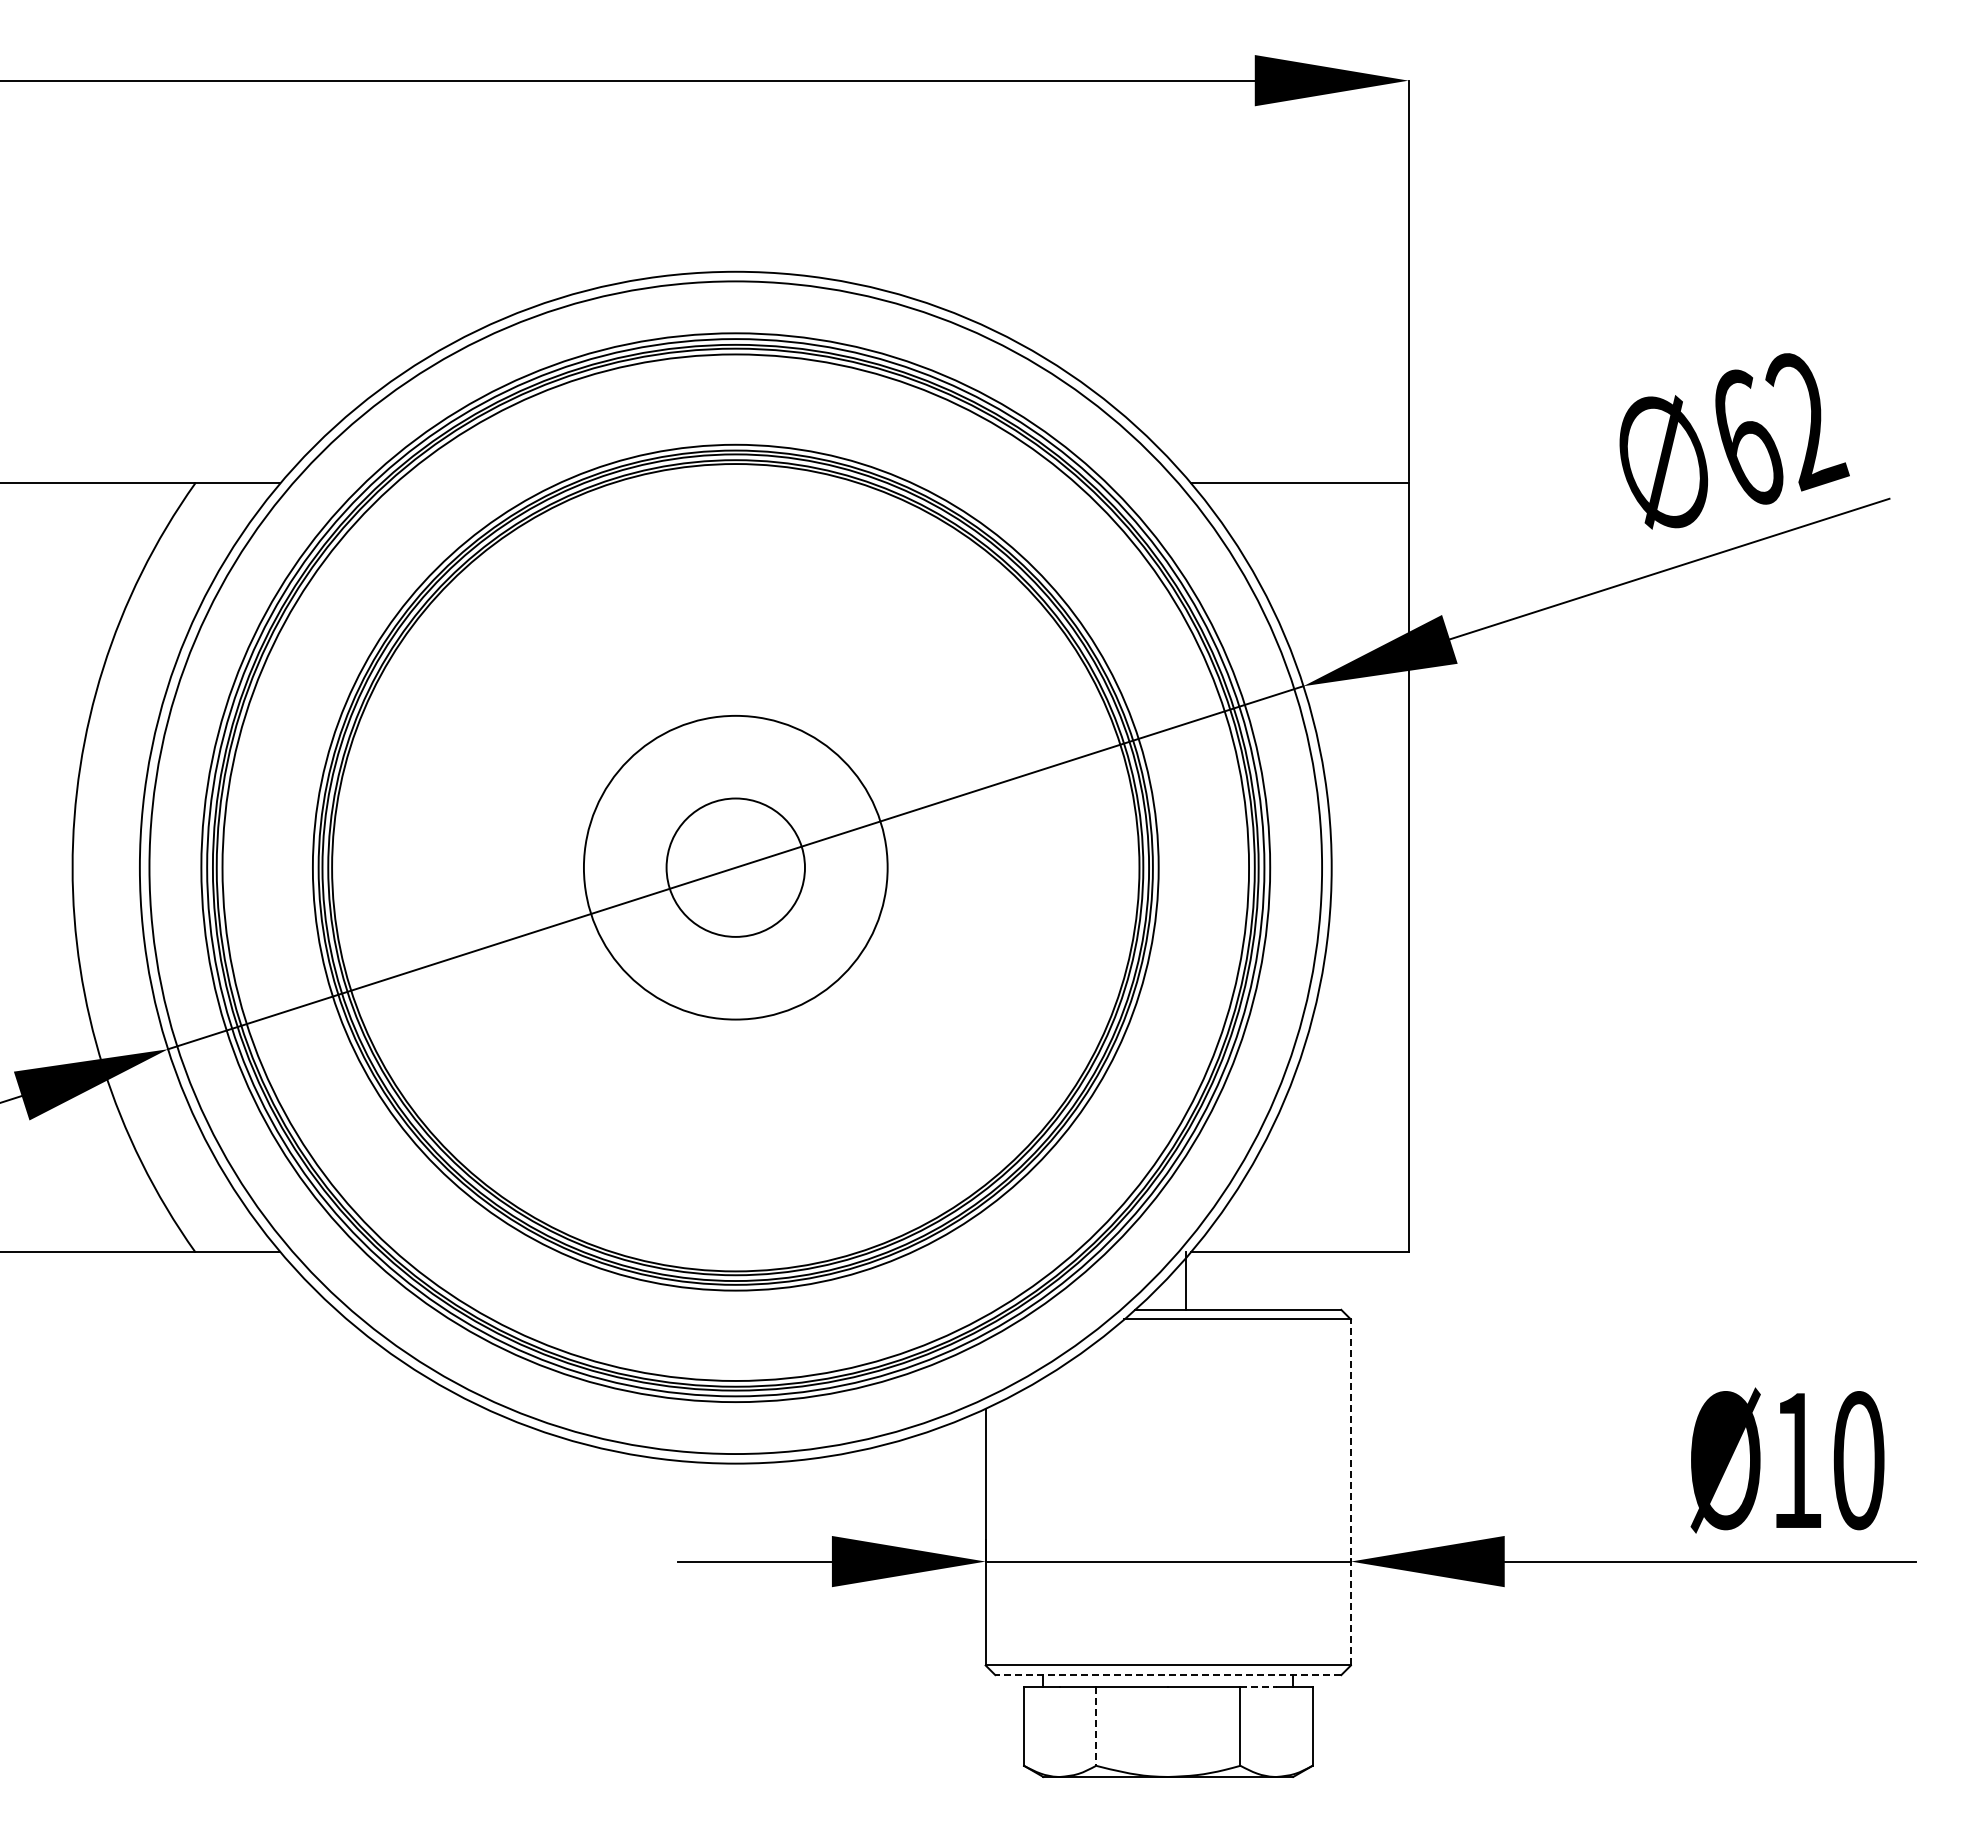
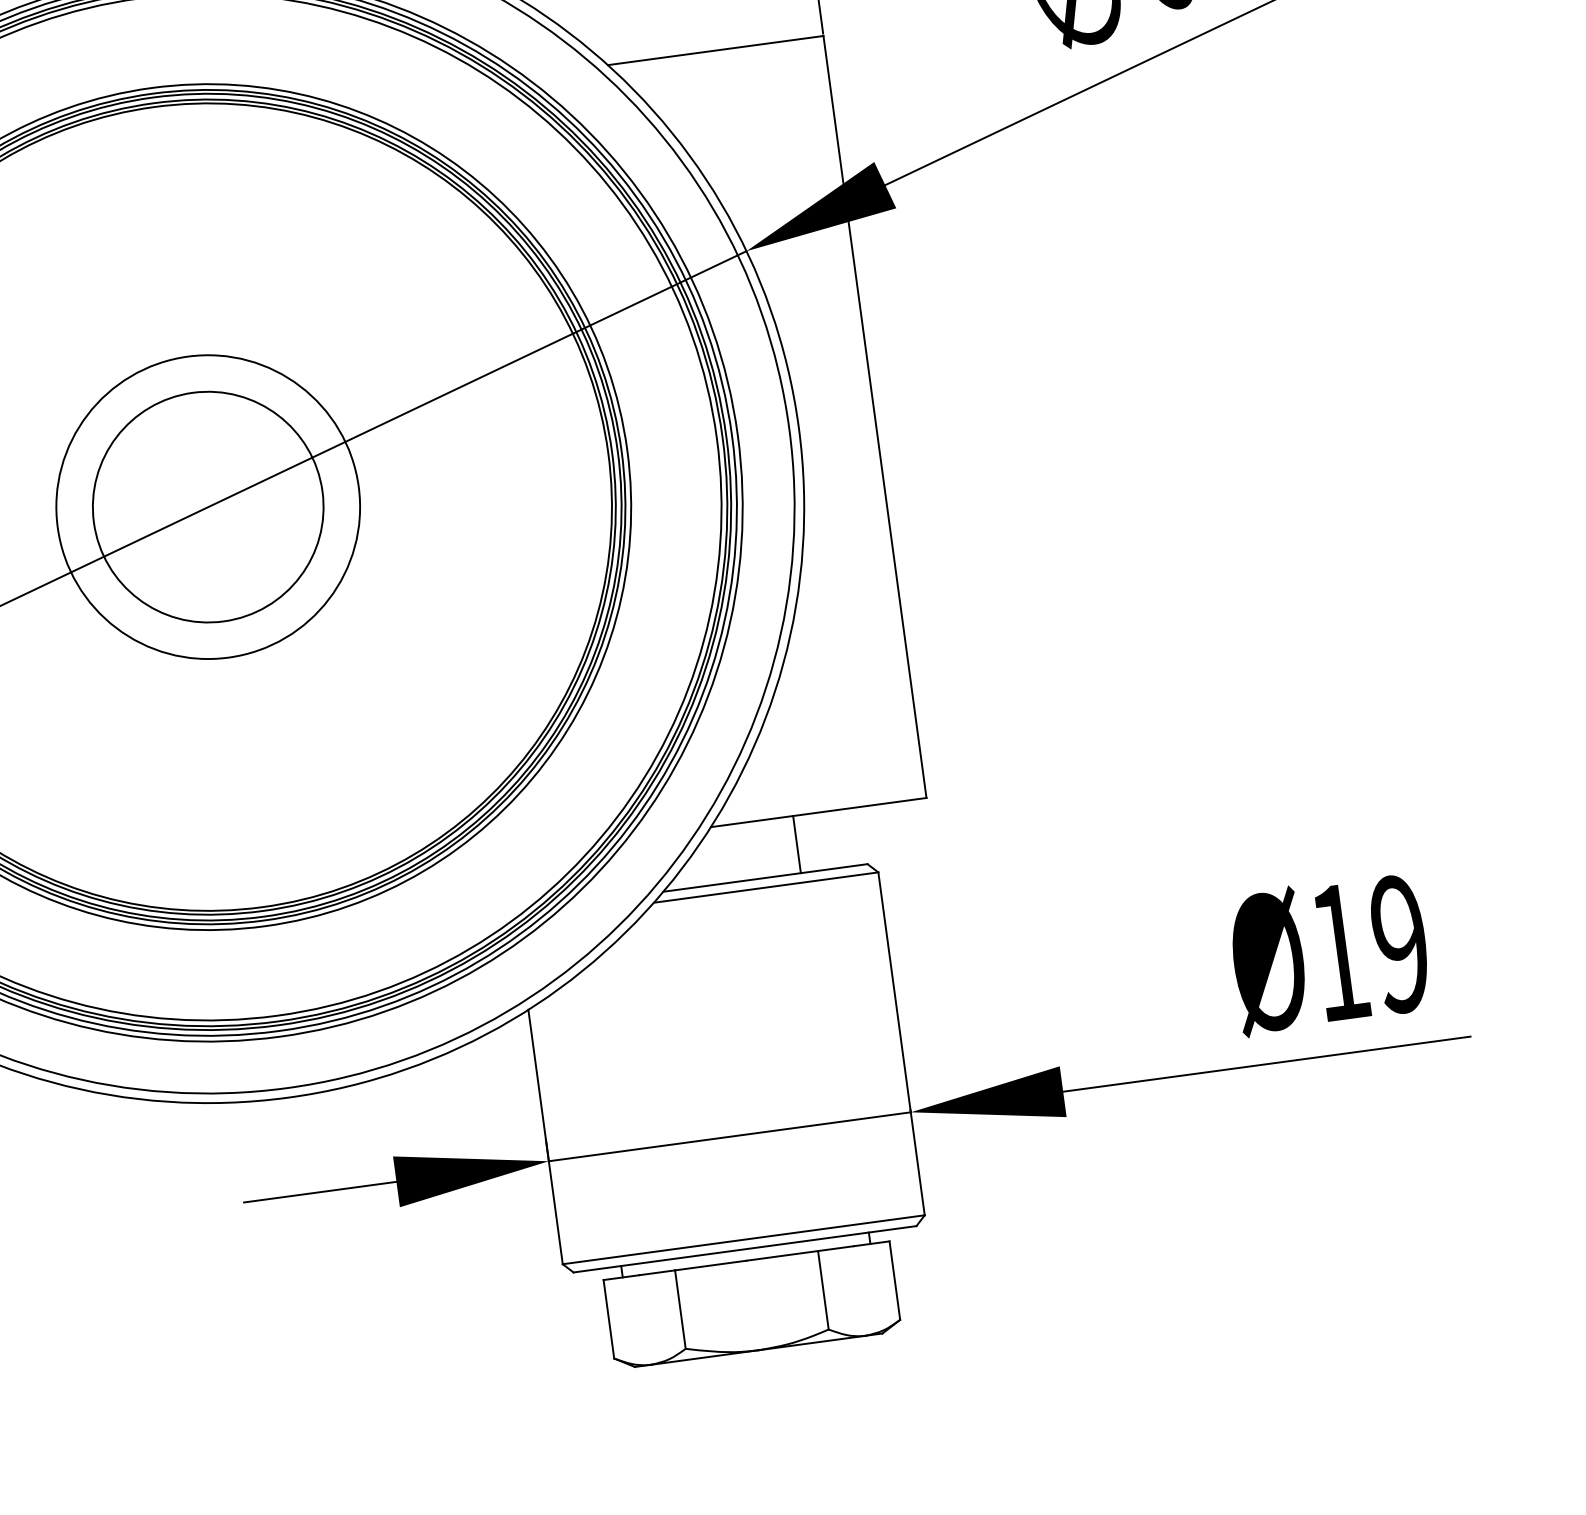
circle: (735, 867) -> (207, 506), size x1.67
line: (1186, 1280) -> (797, 844), moved
text: (1858, 1460) -> (1400, 944), Ø10 -> Ø19
line: (1350, 1491) -> (900, 1042), dashed -> solid
line: (1167, 1675) -> (744, 1249), dashed -> solid
line: (1258, 1686) -> (835, 1248), dashed -> solid
line: (1096, 1726) -> (680, 1309), dashed -> solid

